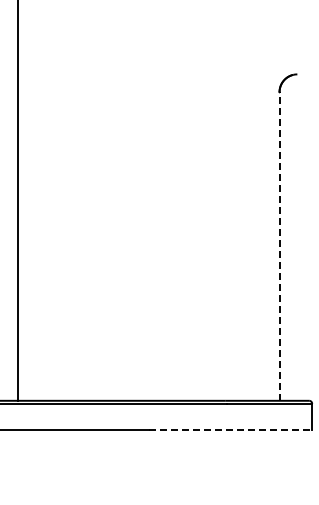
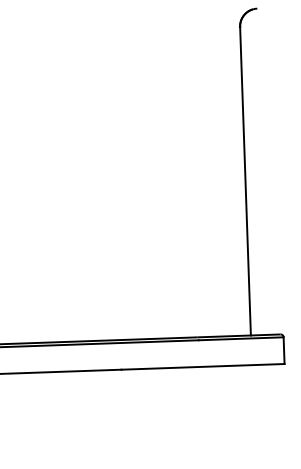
line: (279, 246) -> (245, 181), dashed -> solid
line: (230, 430) -> (202, 366), dashed -> solid

